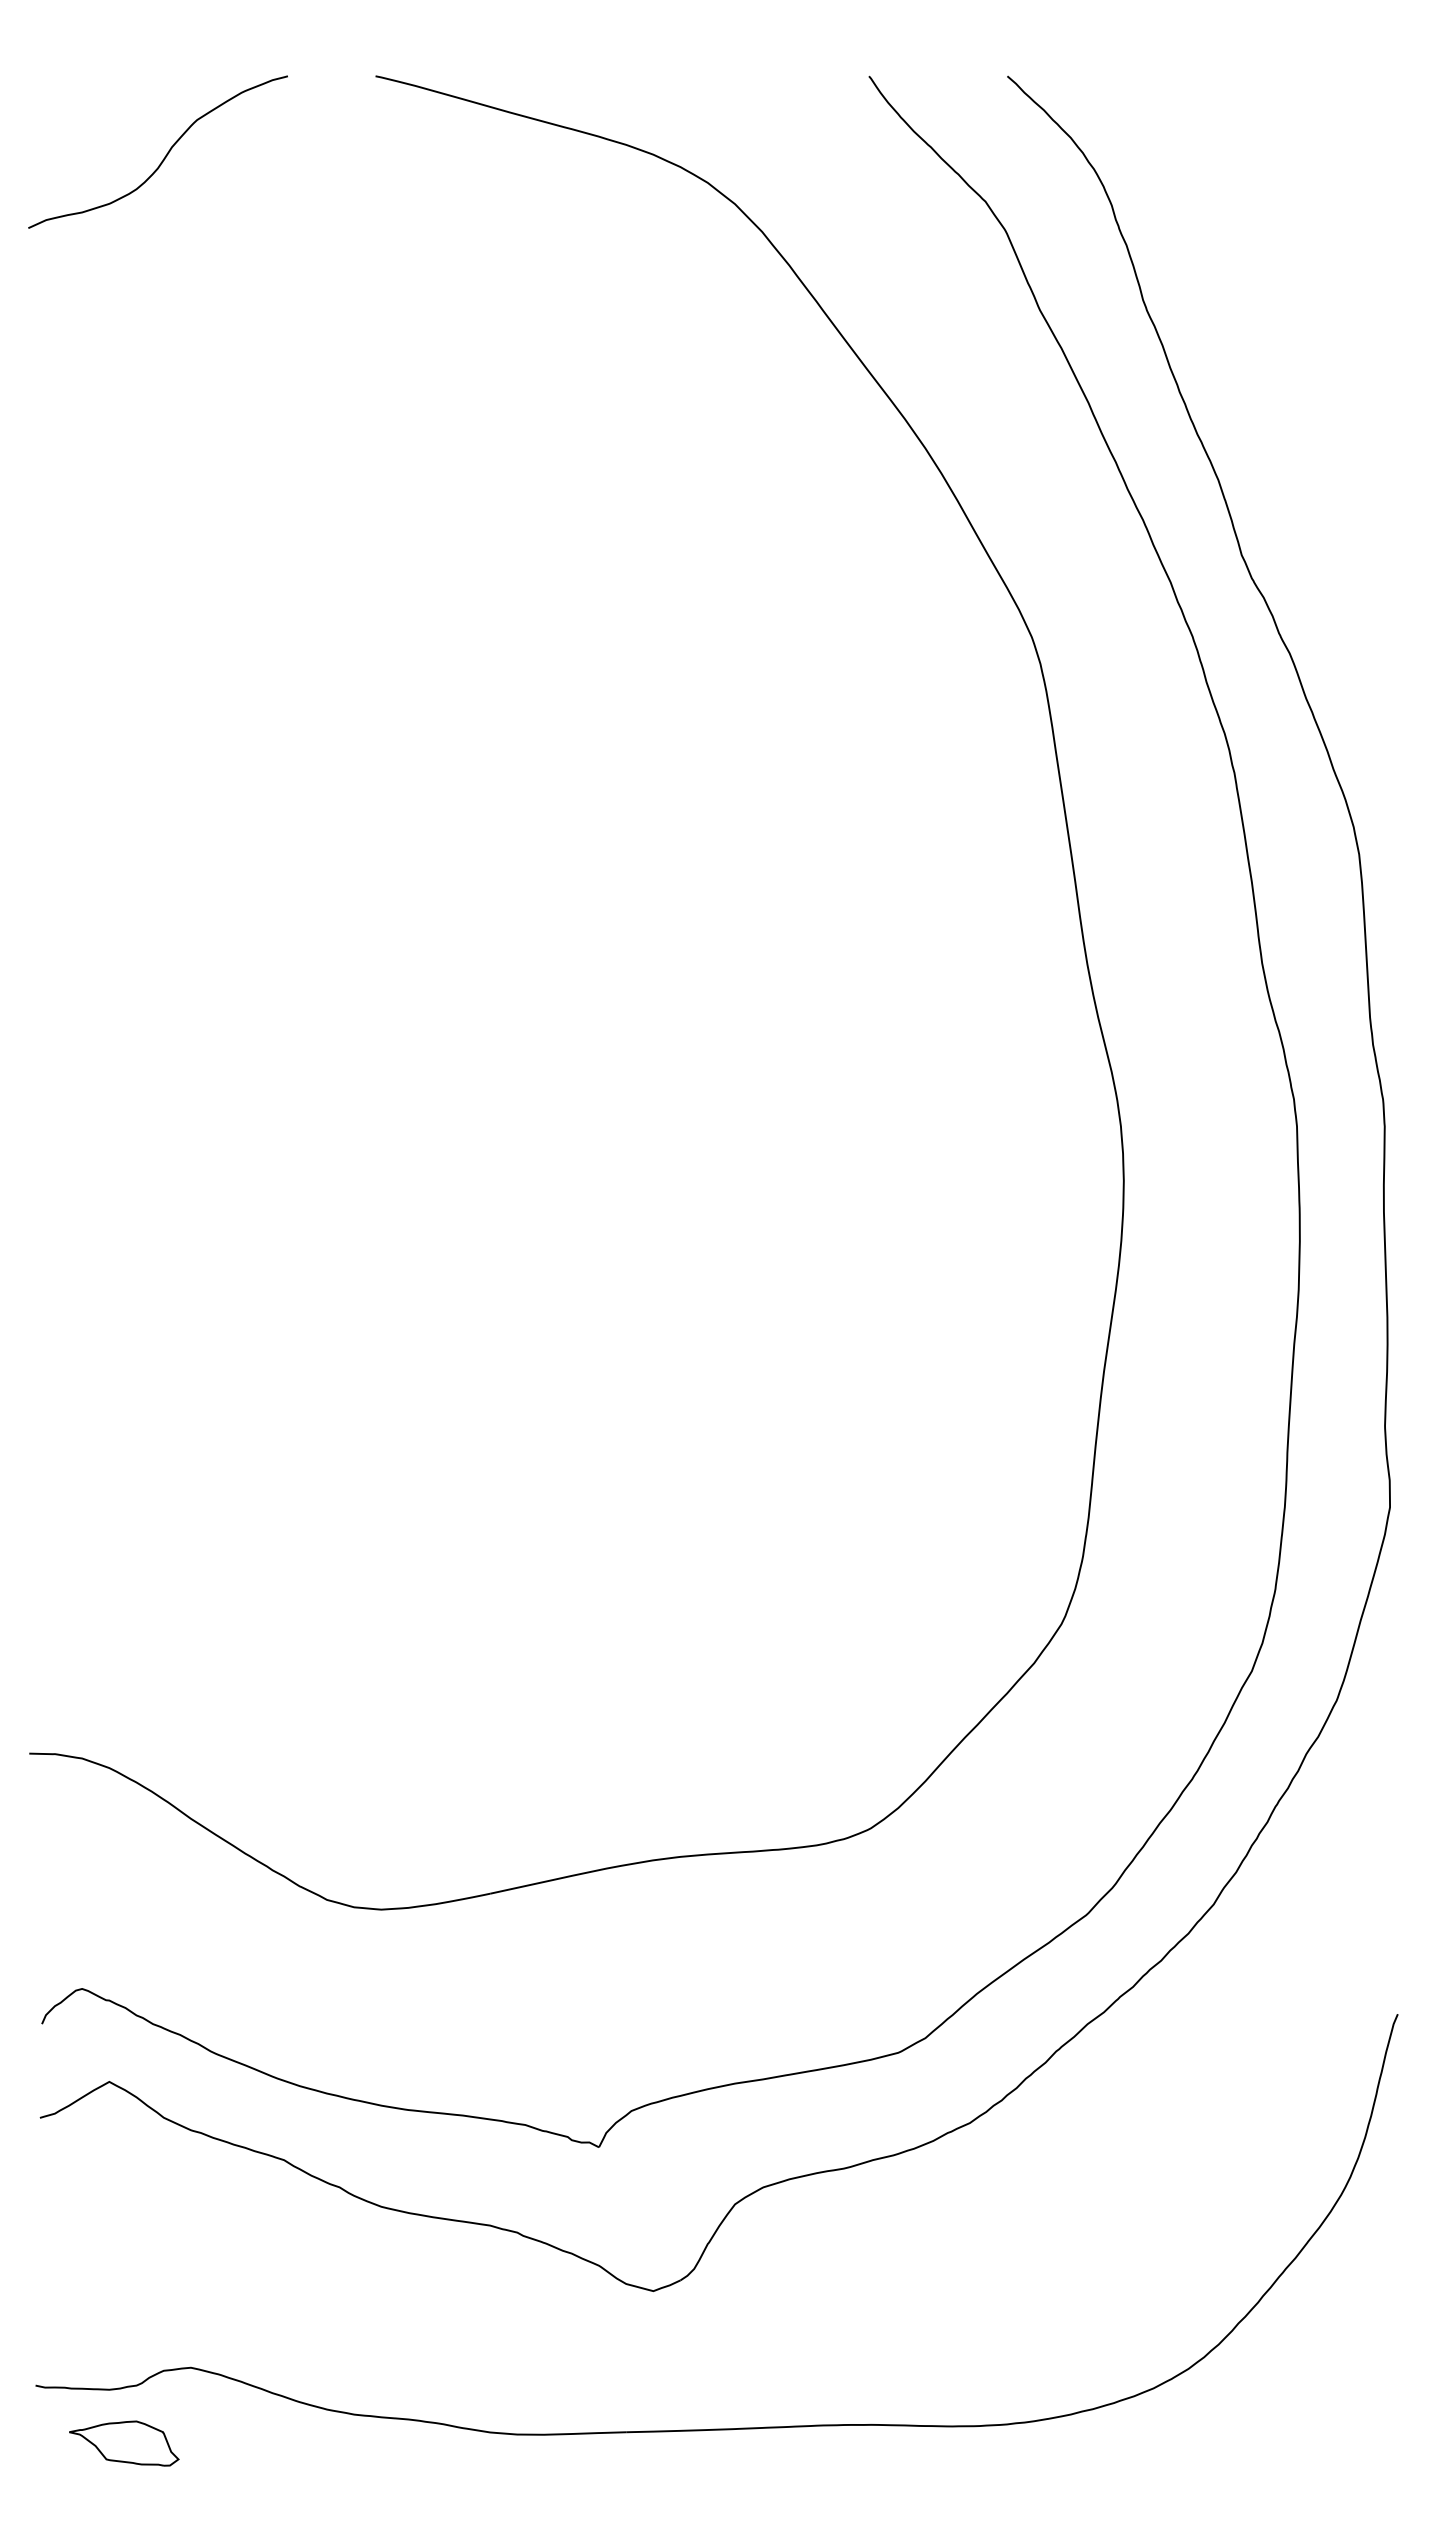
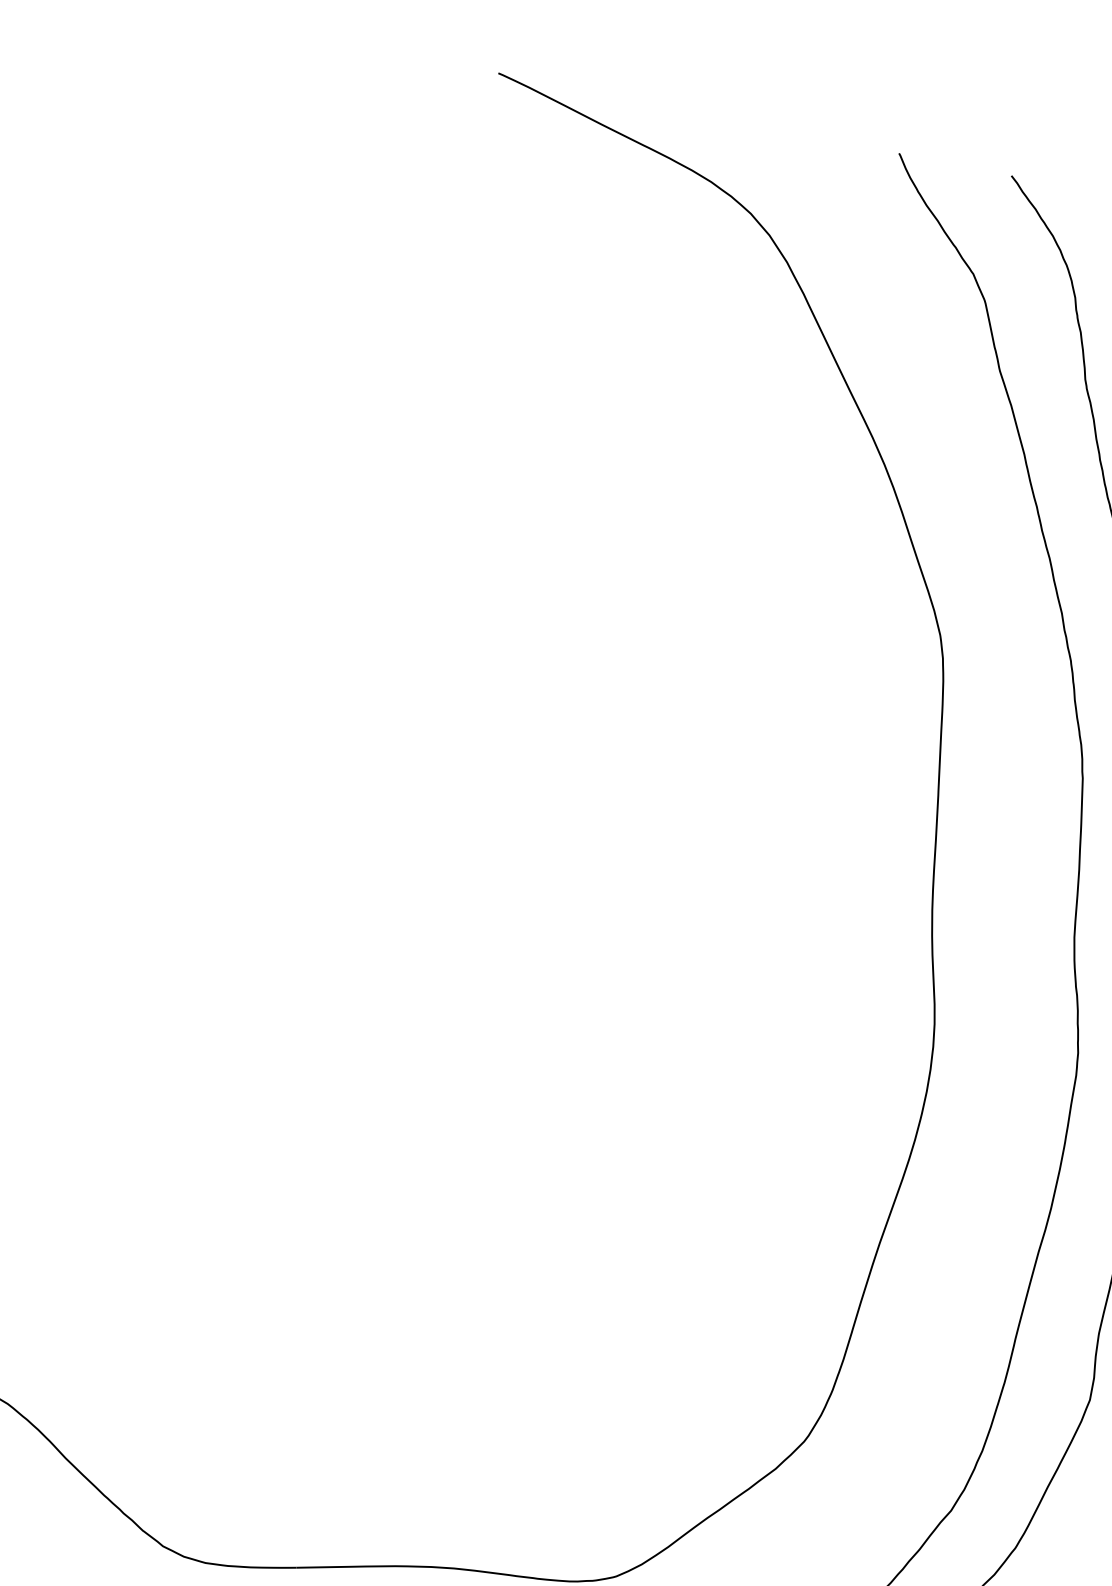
curve: (164, 156) -> (313, 104), removed

